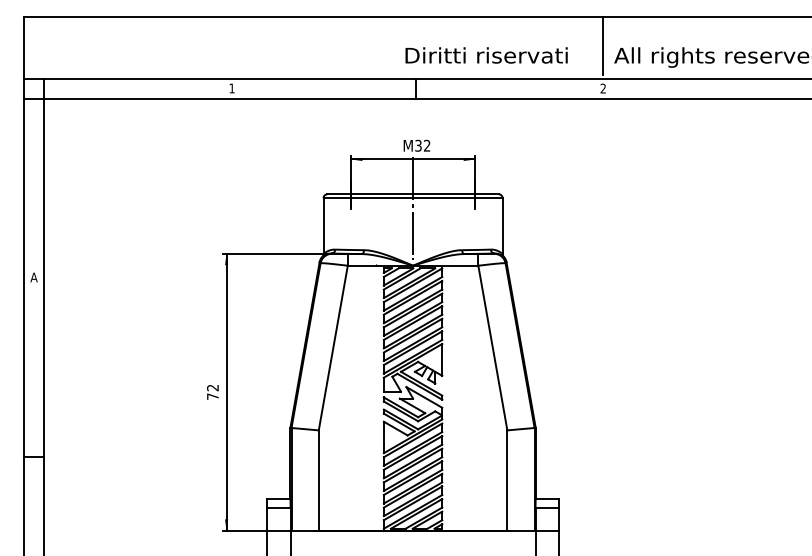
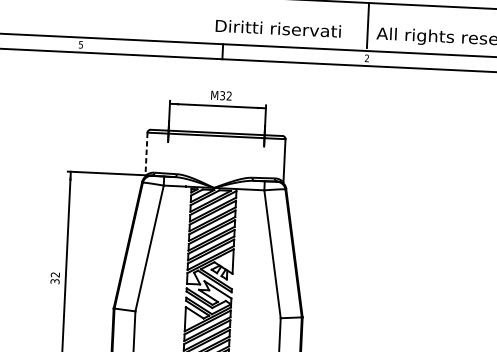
text: (231, 88) -> (80, 44), 1 -> 5
line: (413, 208) -> (216, 143), removed
line: (323, 226) -> (146, 154), solid -> dashed
text: (212, 396) -> (54, 281), 72 -> 32

